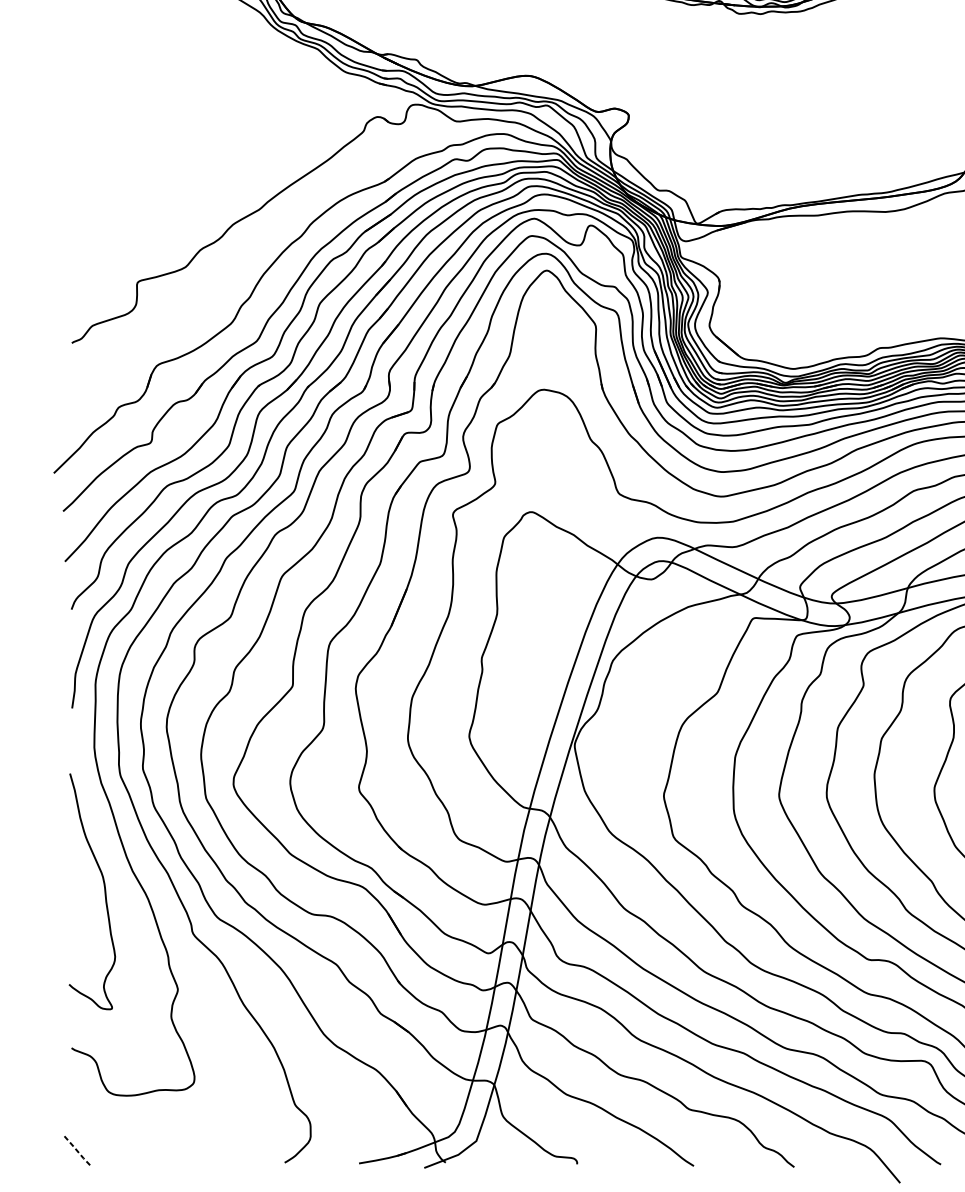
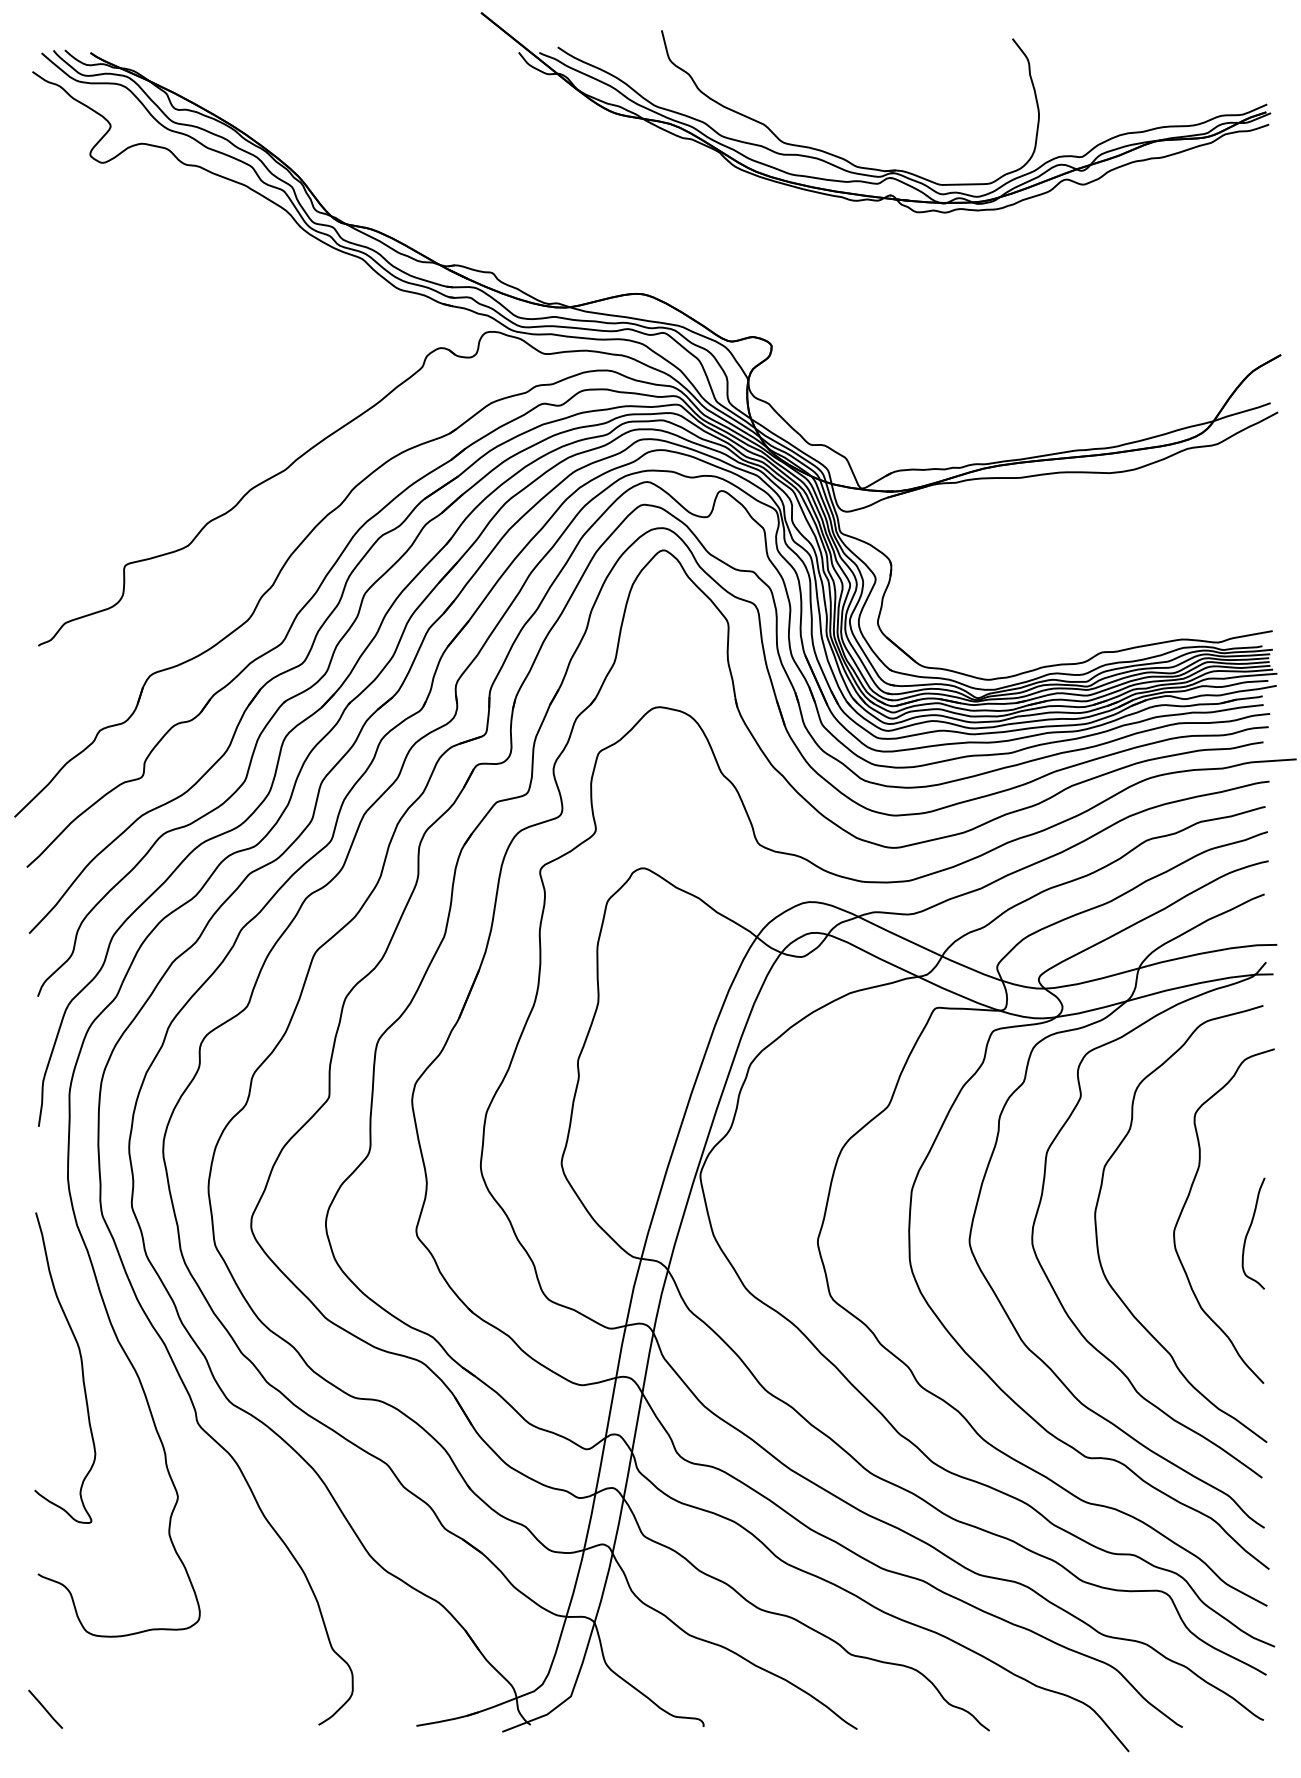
line: (78, 1151) -> (46, 1710), dashed -> solid

